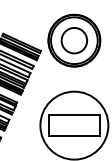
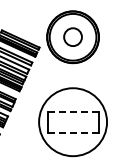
circle: (73, 39) -> (72, 36), size x0.7
line: (73, 114) -> (72, 111), solid -> dashed
line: (74, 135) -> (73, 132), solid -> dashed

